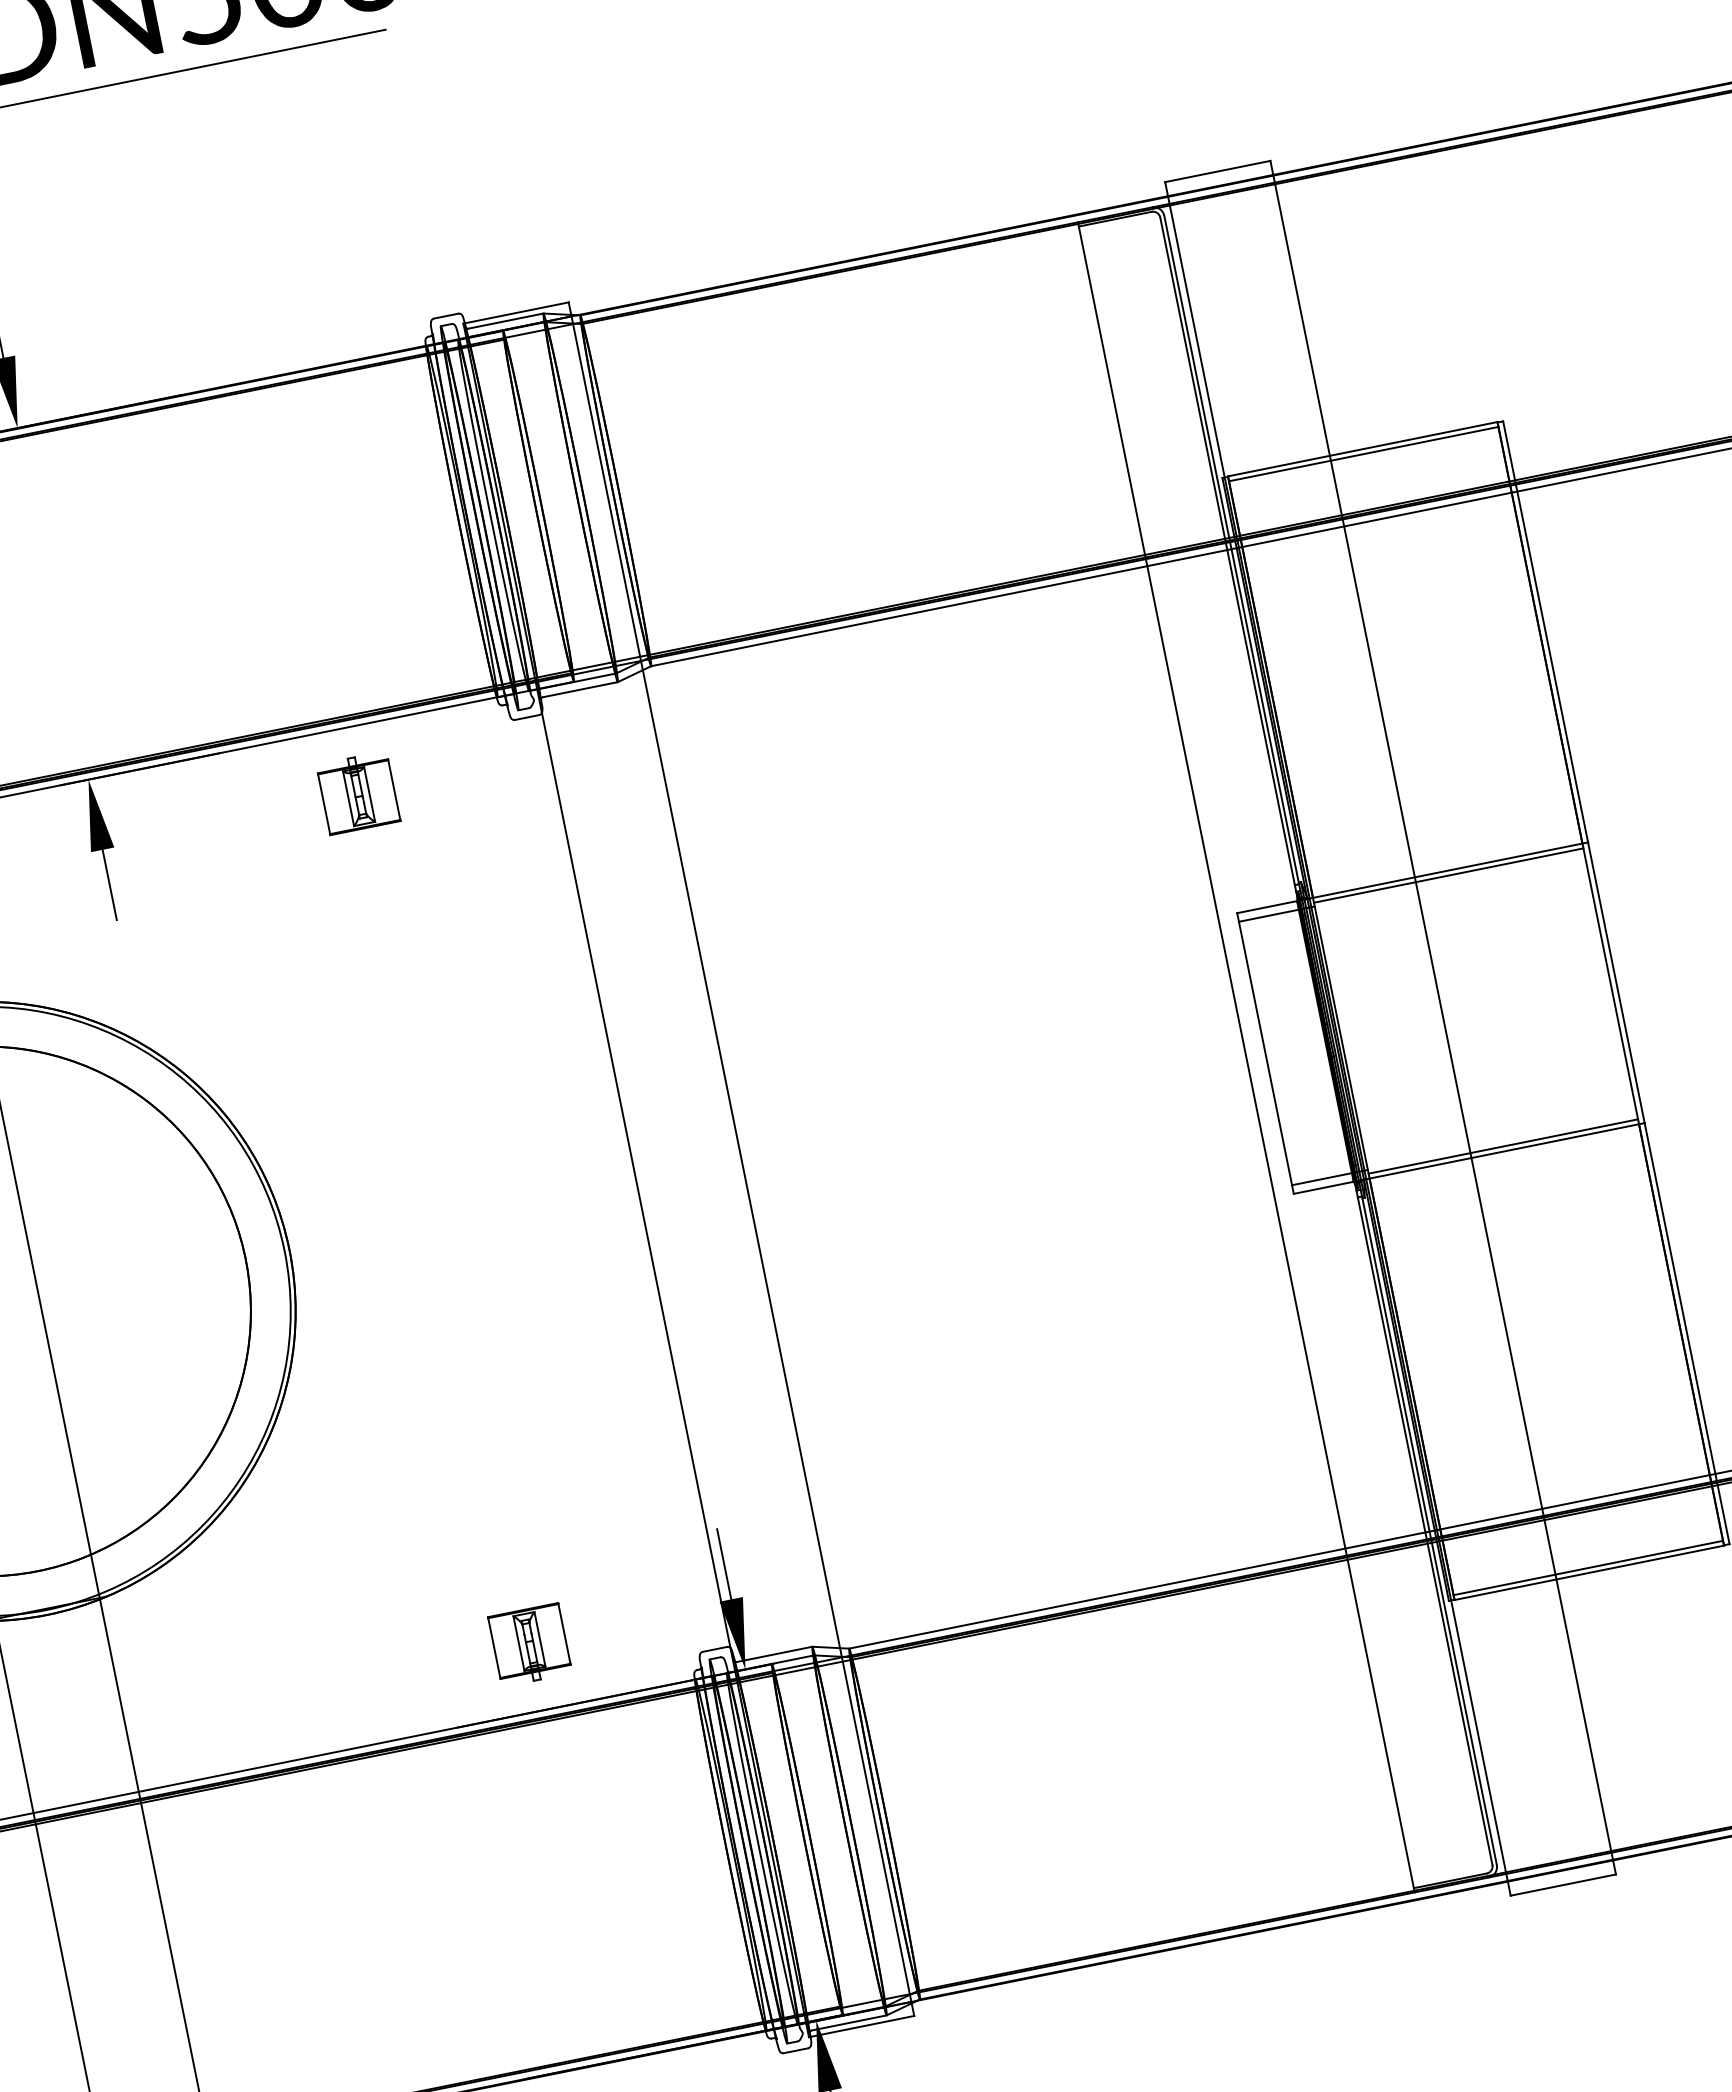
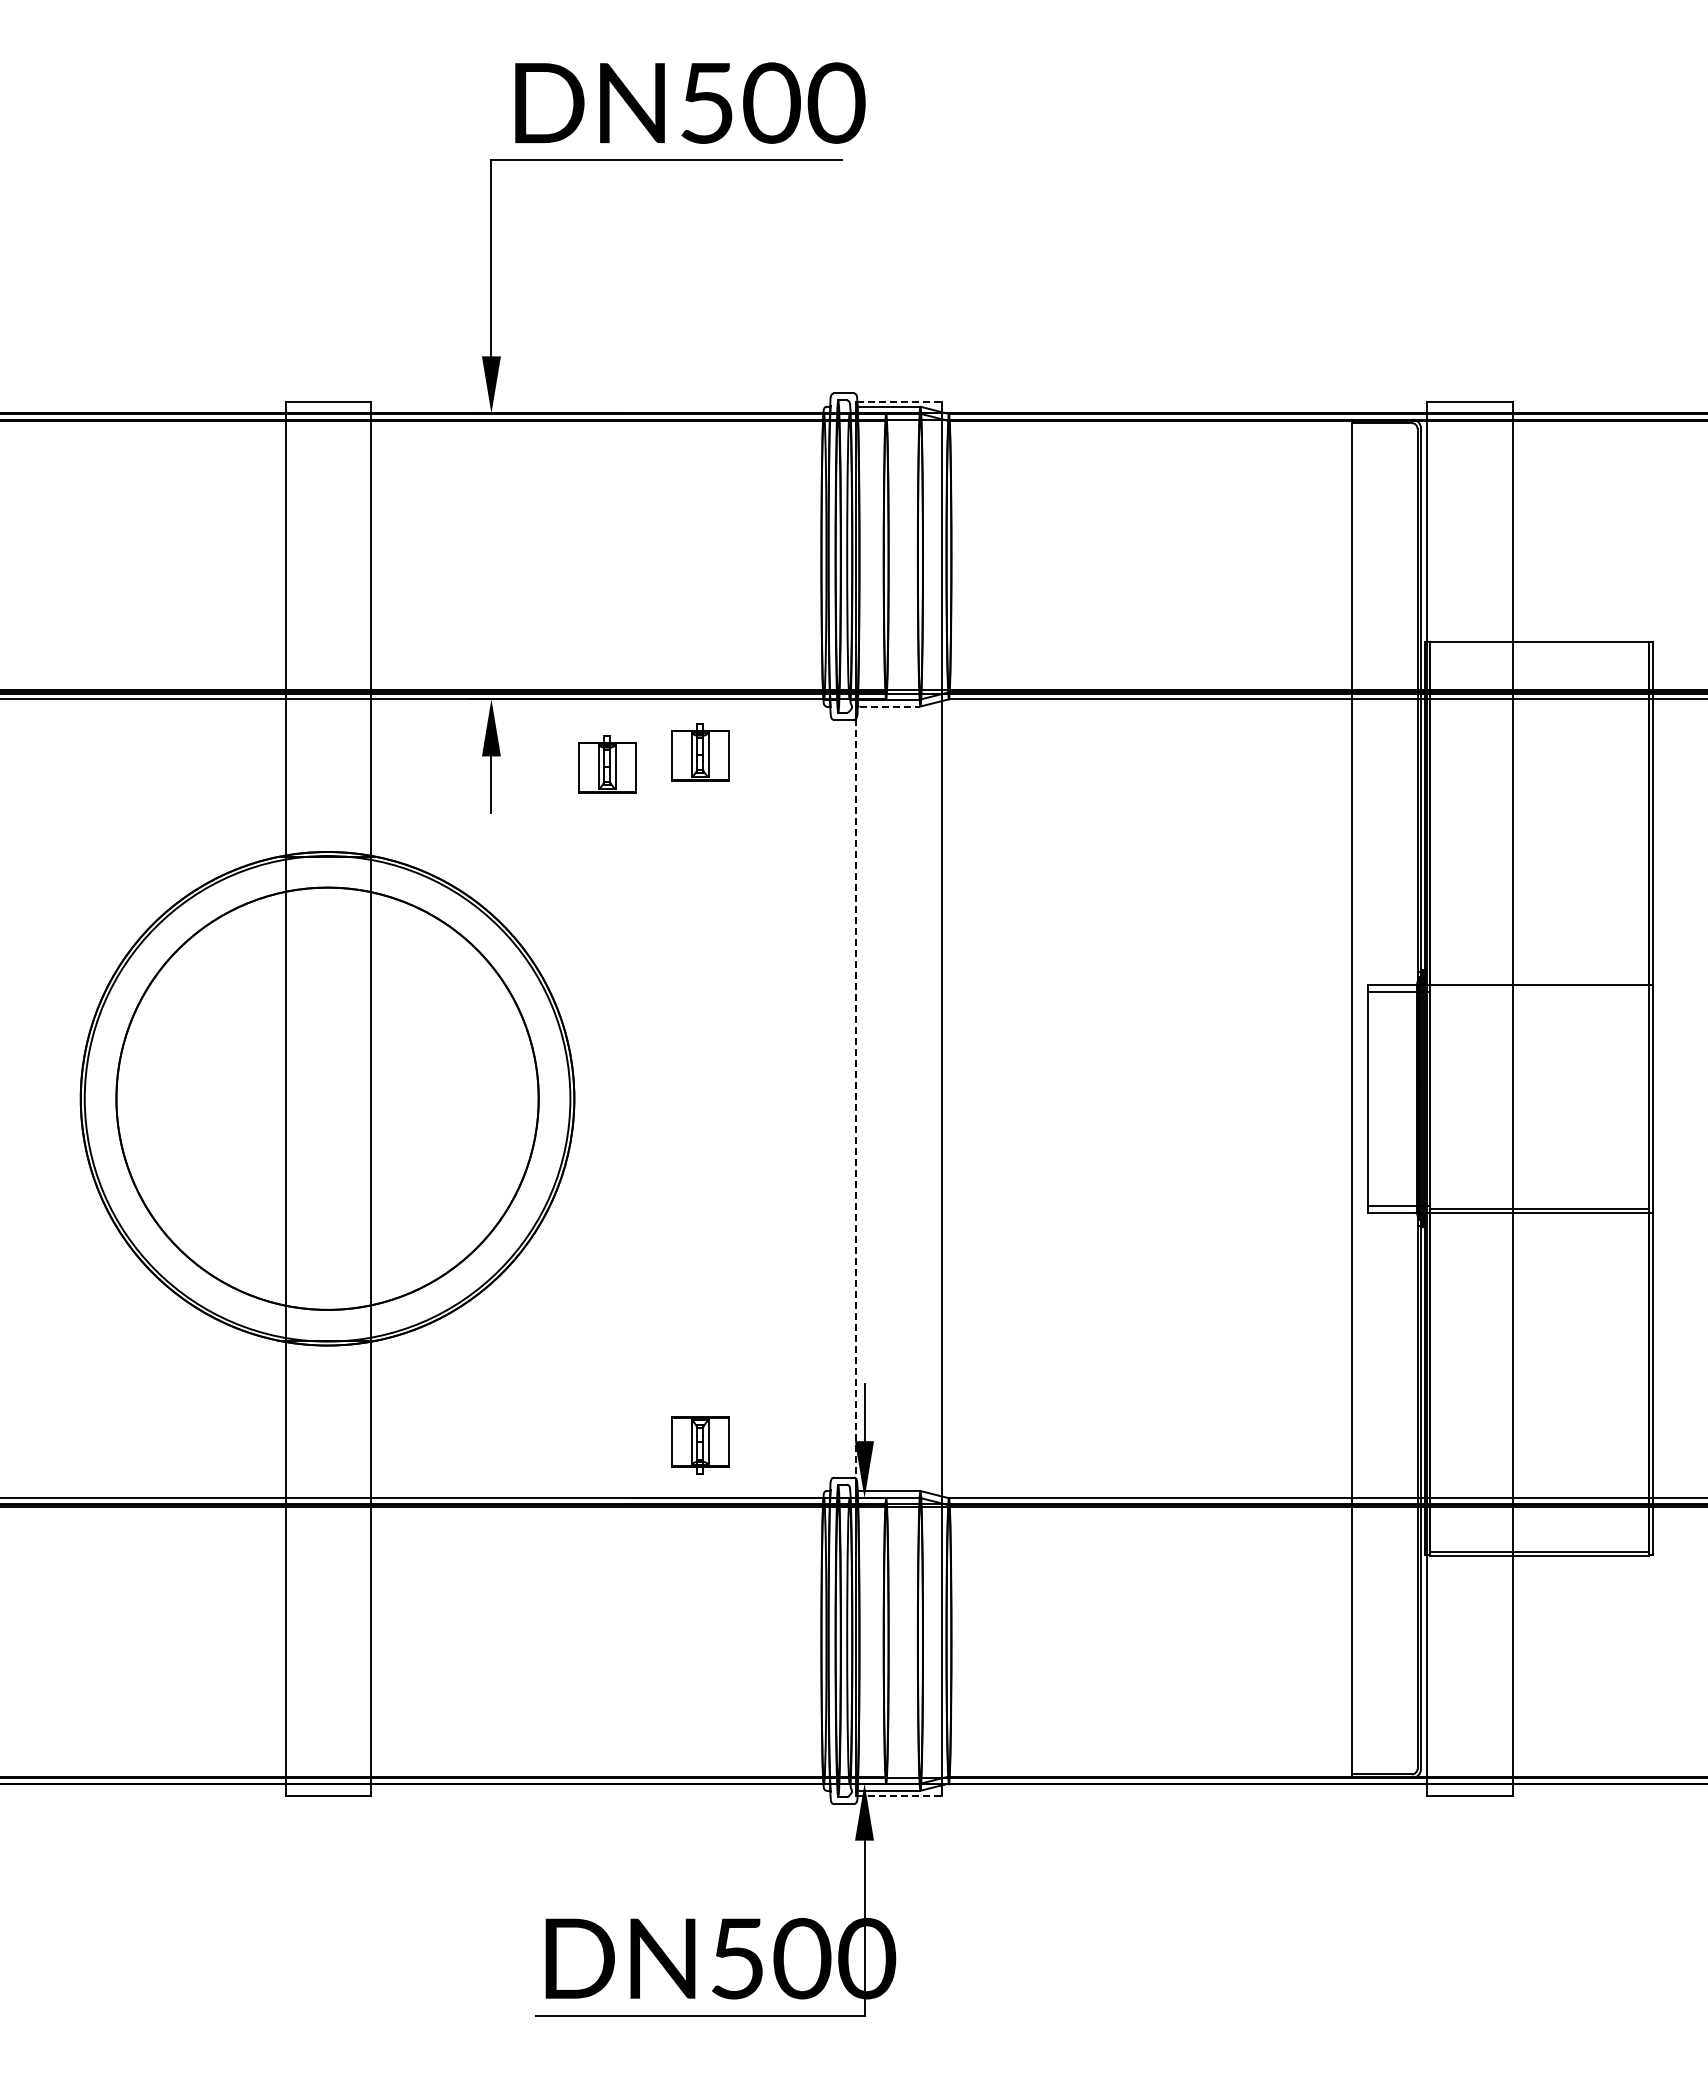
line: (517, 313) -> (900, 402), solid -> dashed
line: (1362, 453) -> (1538, 645), removed
line: (581, 689) -> (890, 706), solid -> dashed
part: (247, 831) -> (607, 764), added
line: (1447, 875) -> (1538, 988), removed
line: (636, 1181) -> (856, 1099), solid -> dashed
line: (863, 2026) -> (900, 1795), solid -> dashed

